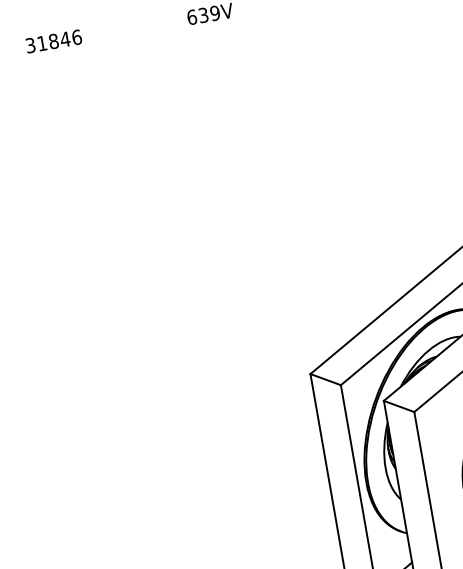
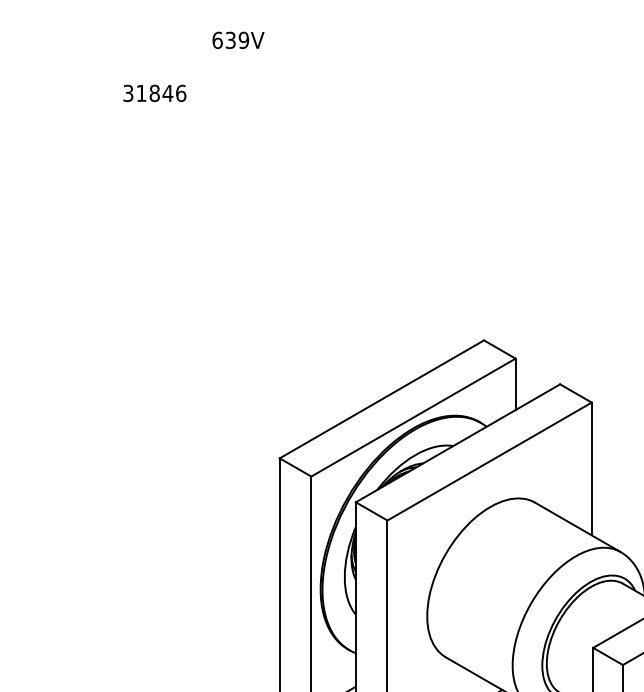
text: (53, 40) -> (154, 92), moved

